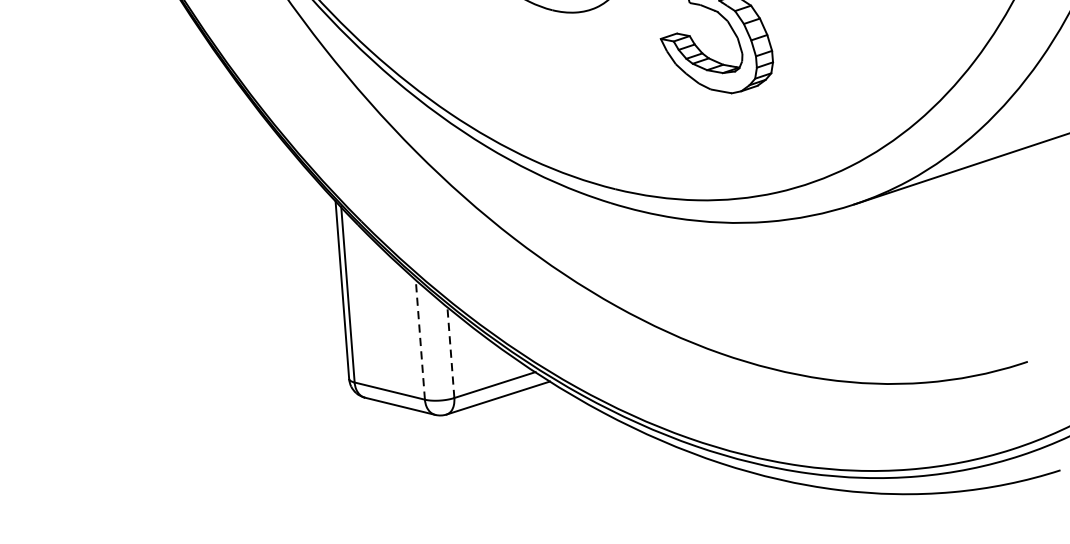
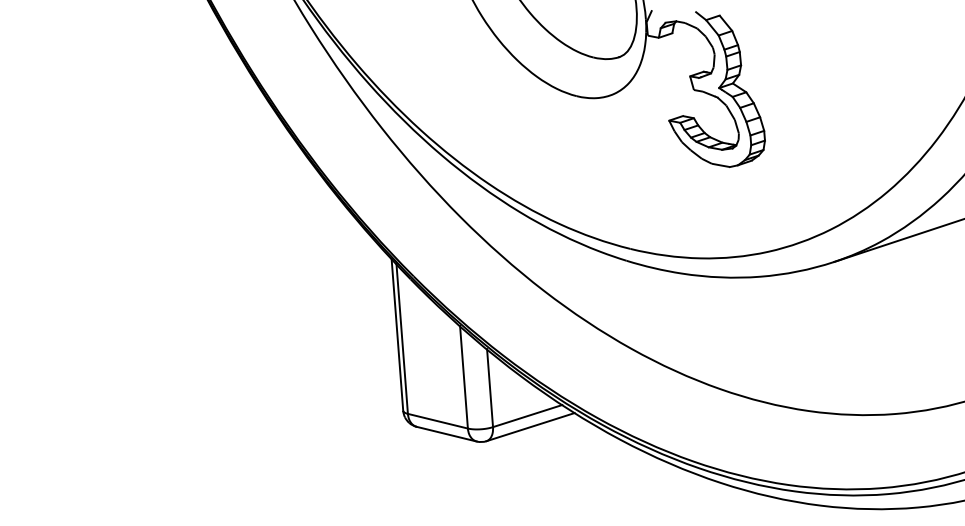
line: (419, 338) -> (463, 376), dashed -> solid
line: (451, 351) -> (490, 387), dashed -> solid

